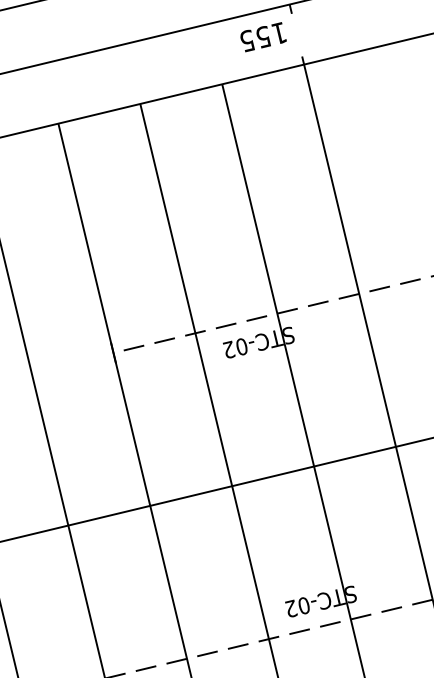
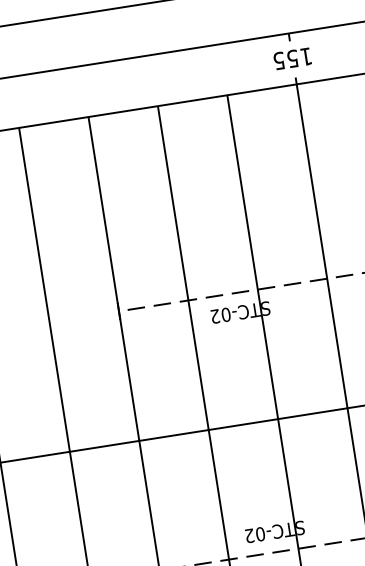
text: (263, 36) -> (292, 58), moved

